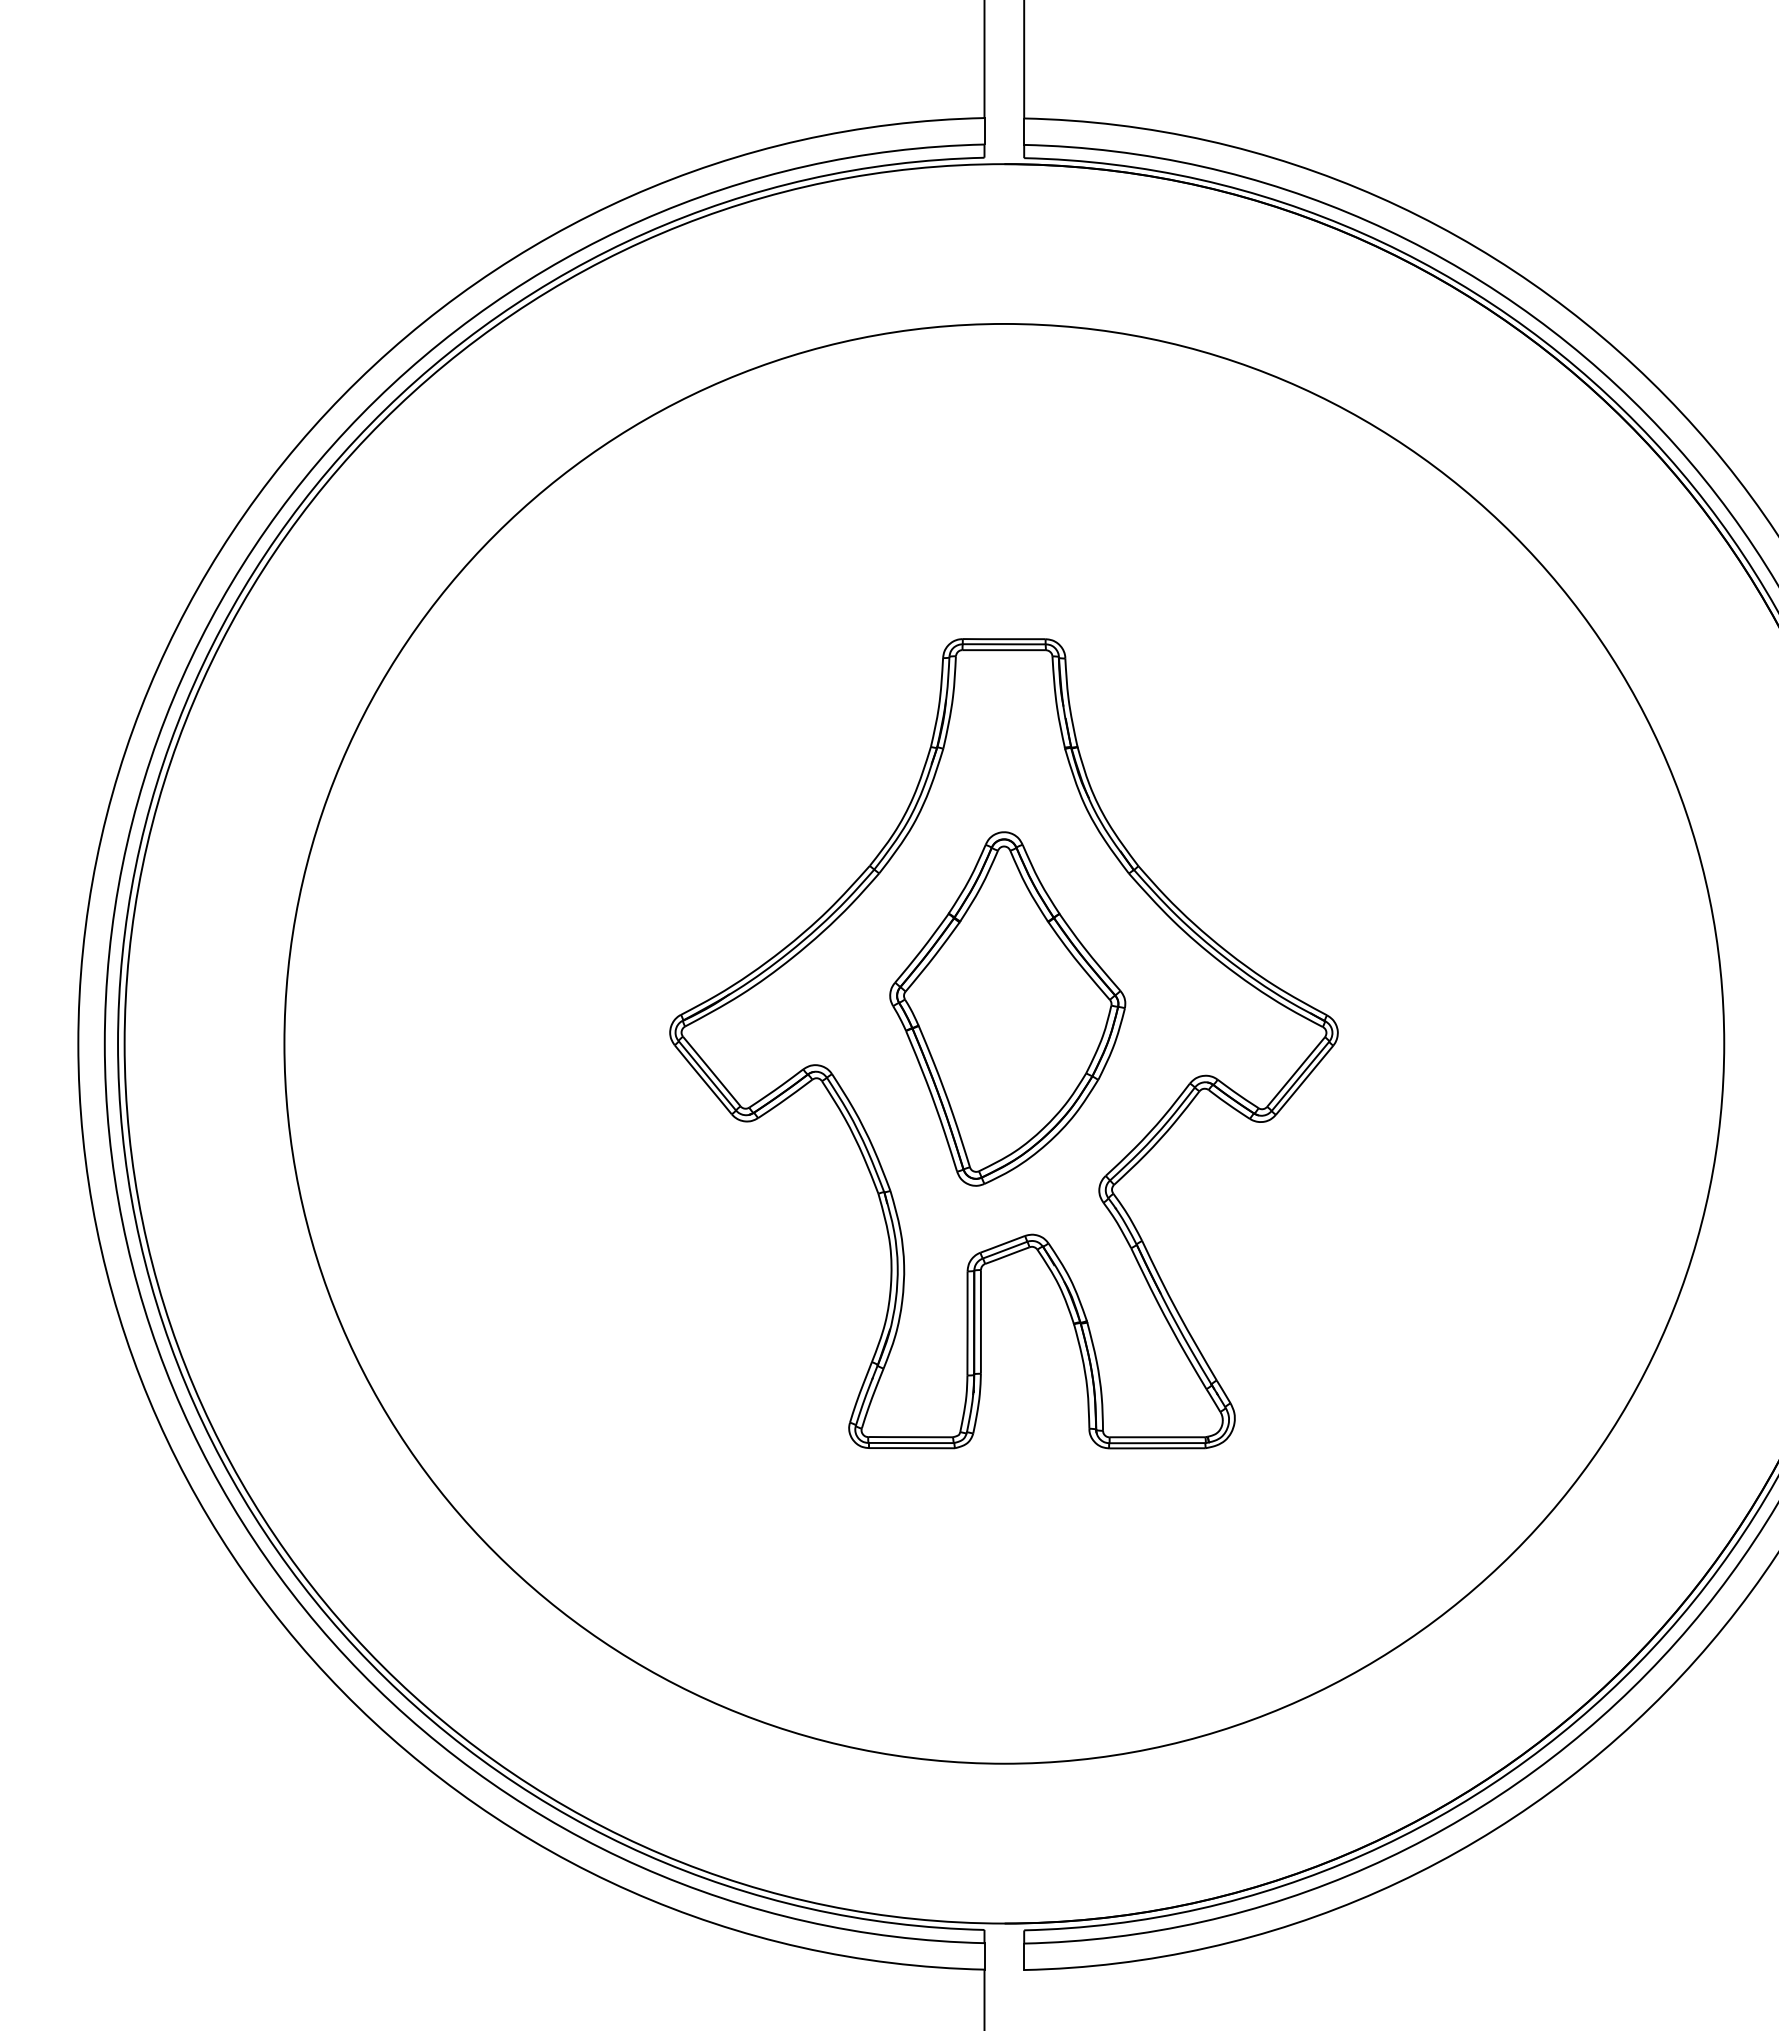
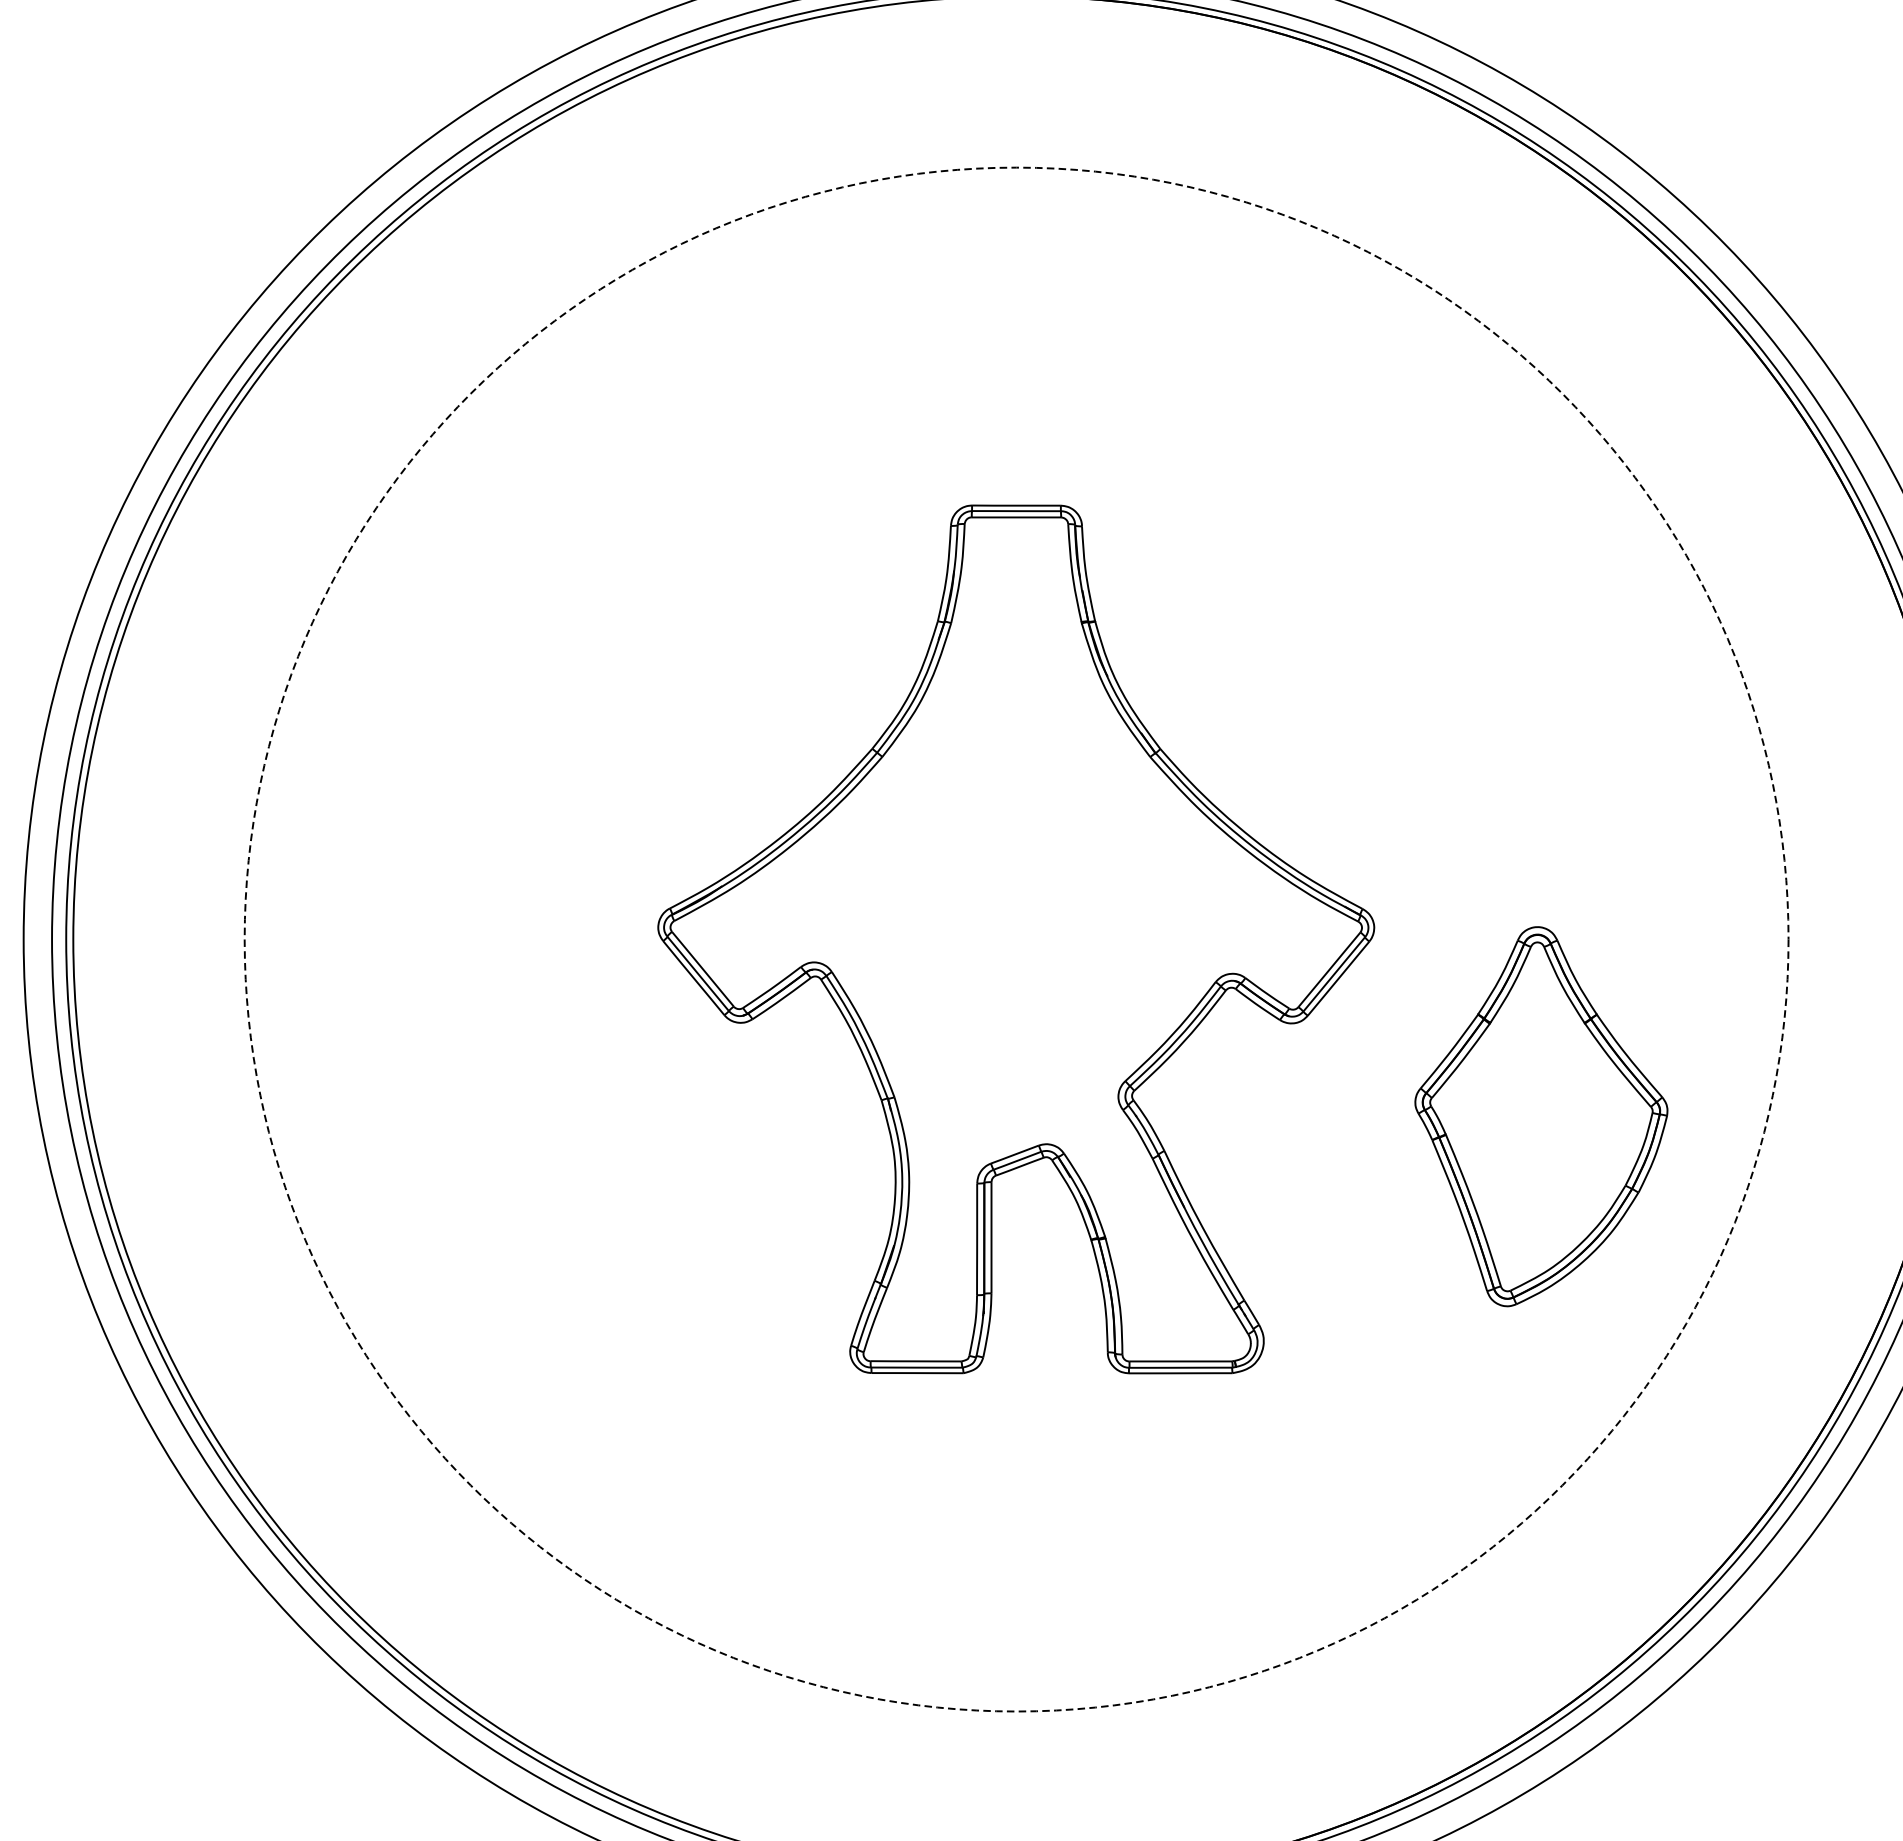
part: (1007, 1008) -> (1541, 1116), moved
circle: (1004, 1043) -> (1016, 939), solid -> dashed

